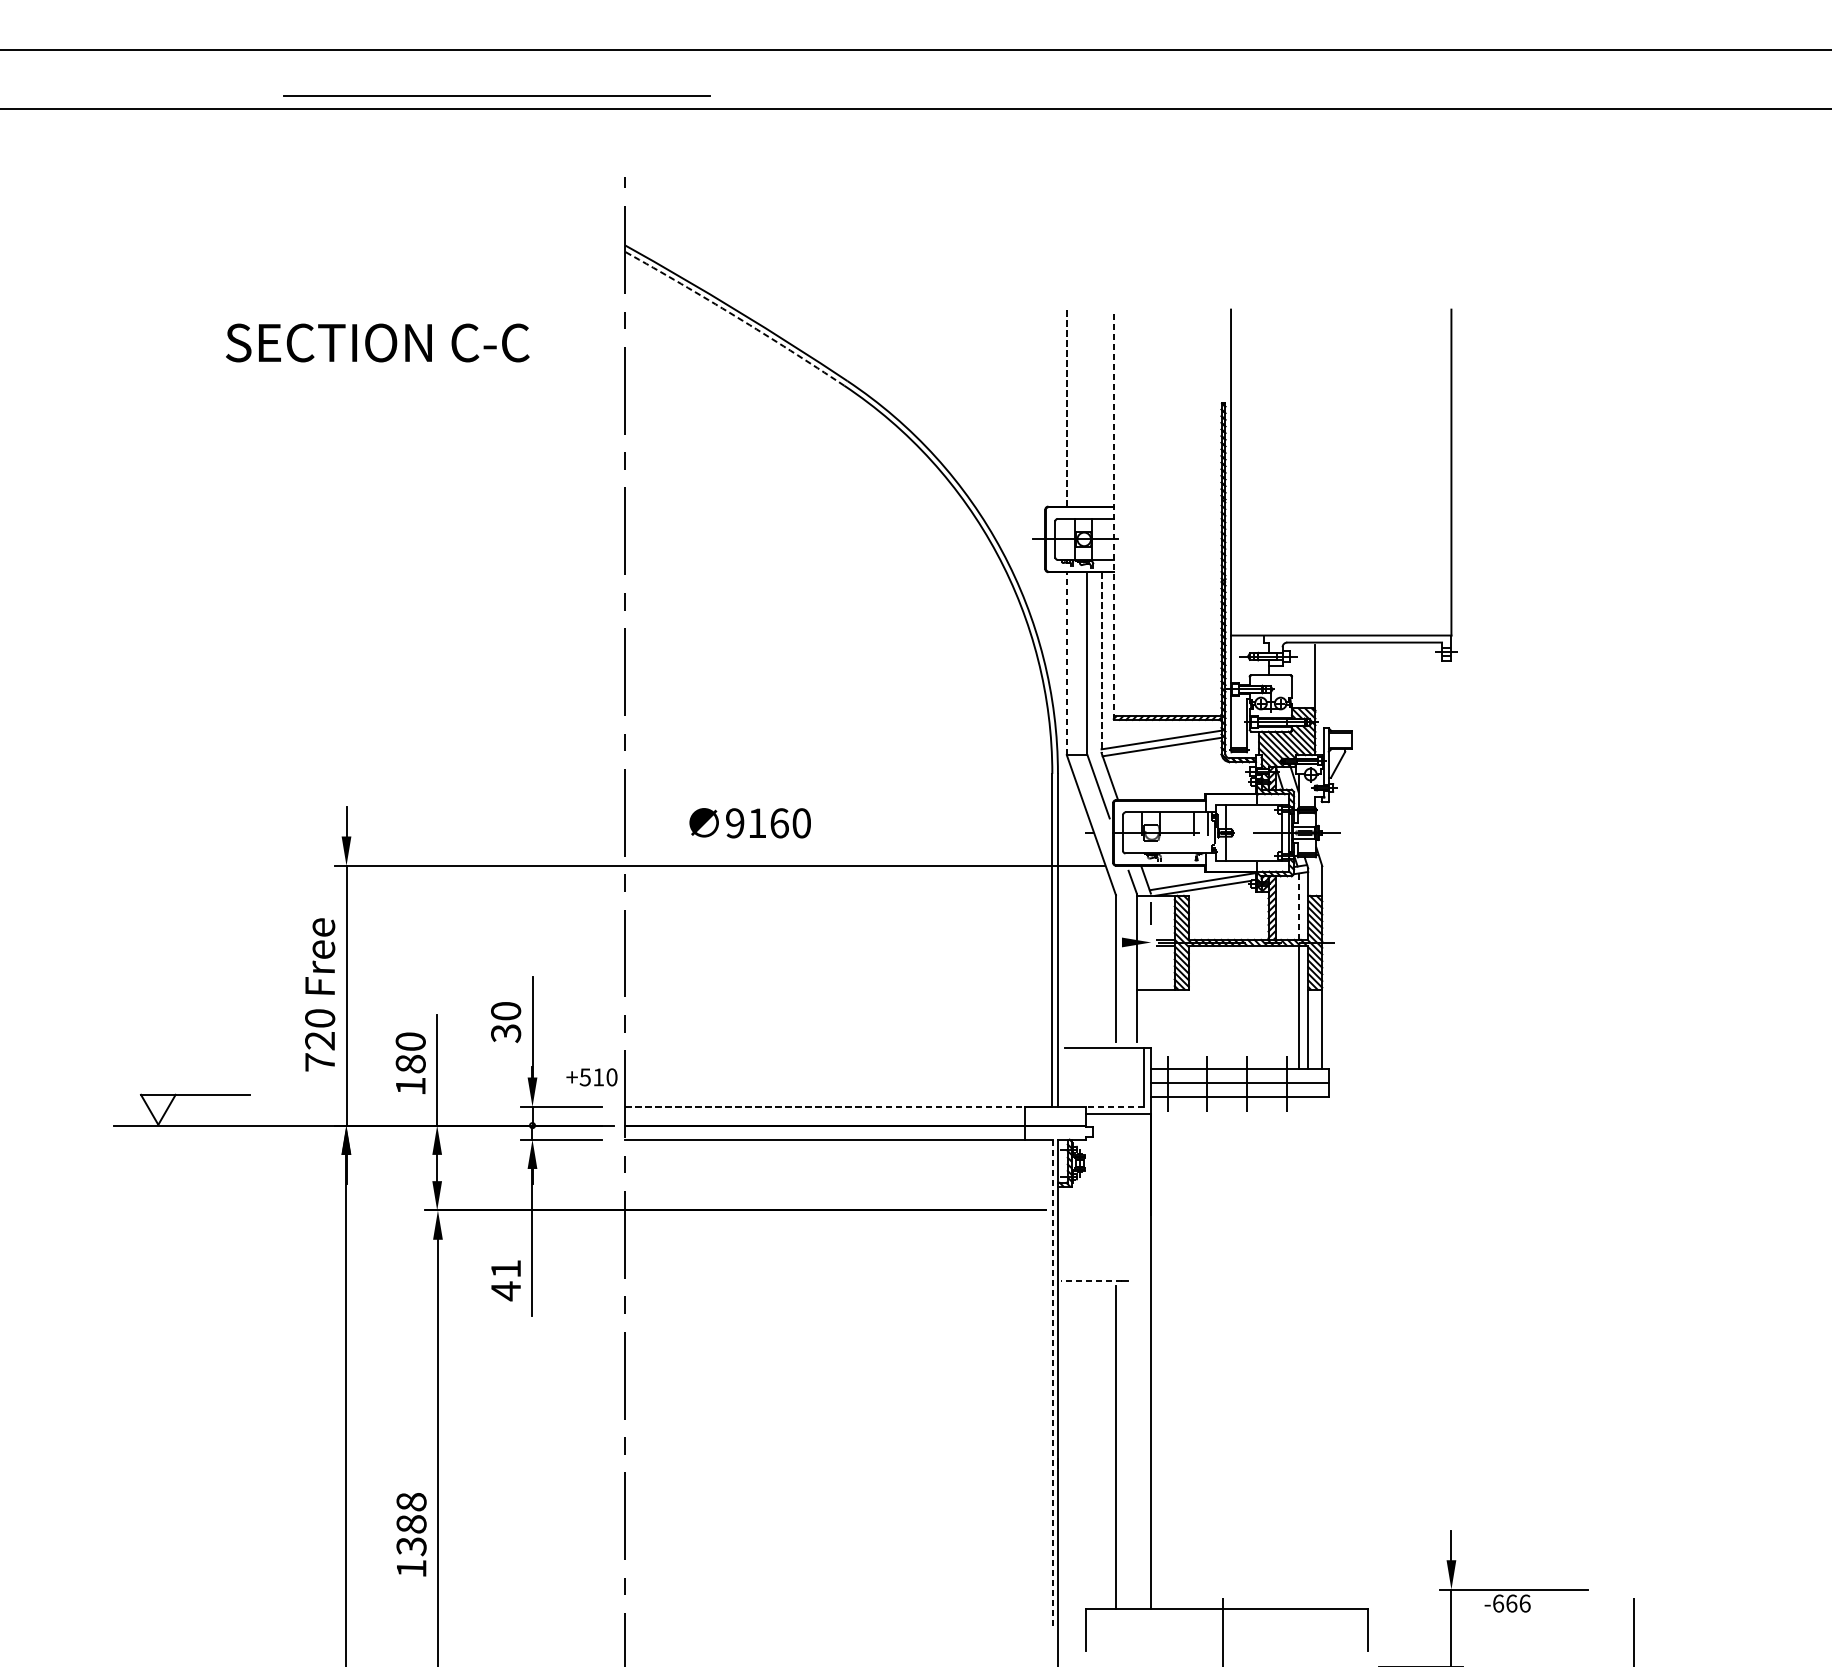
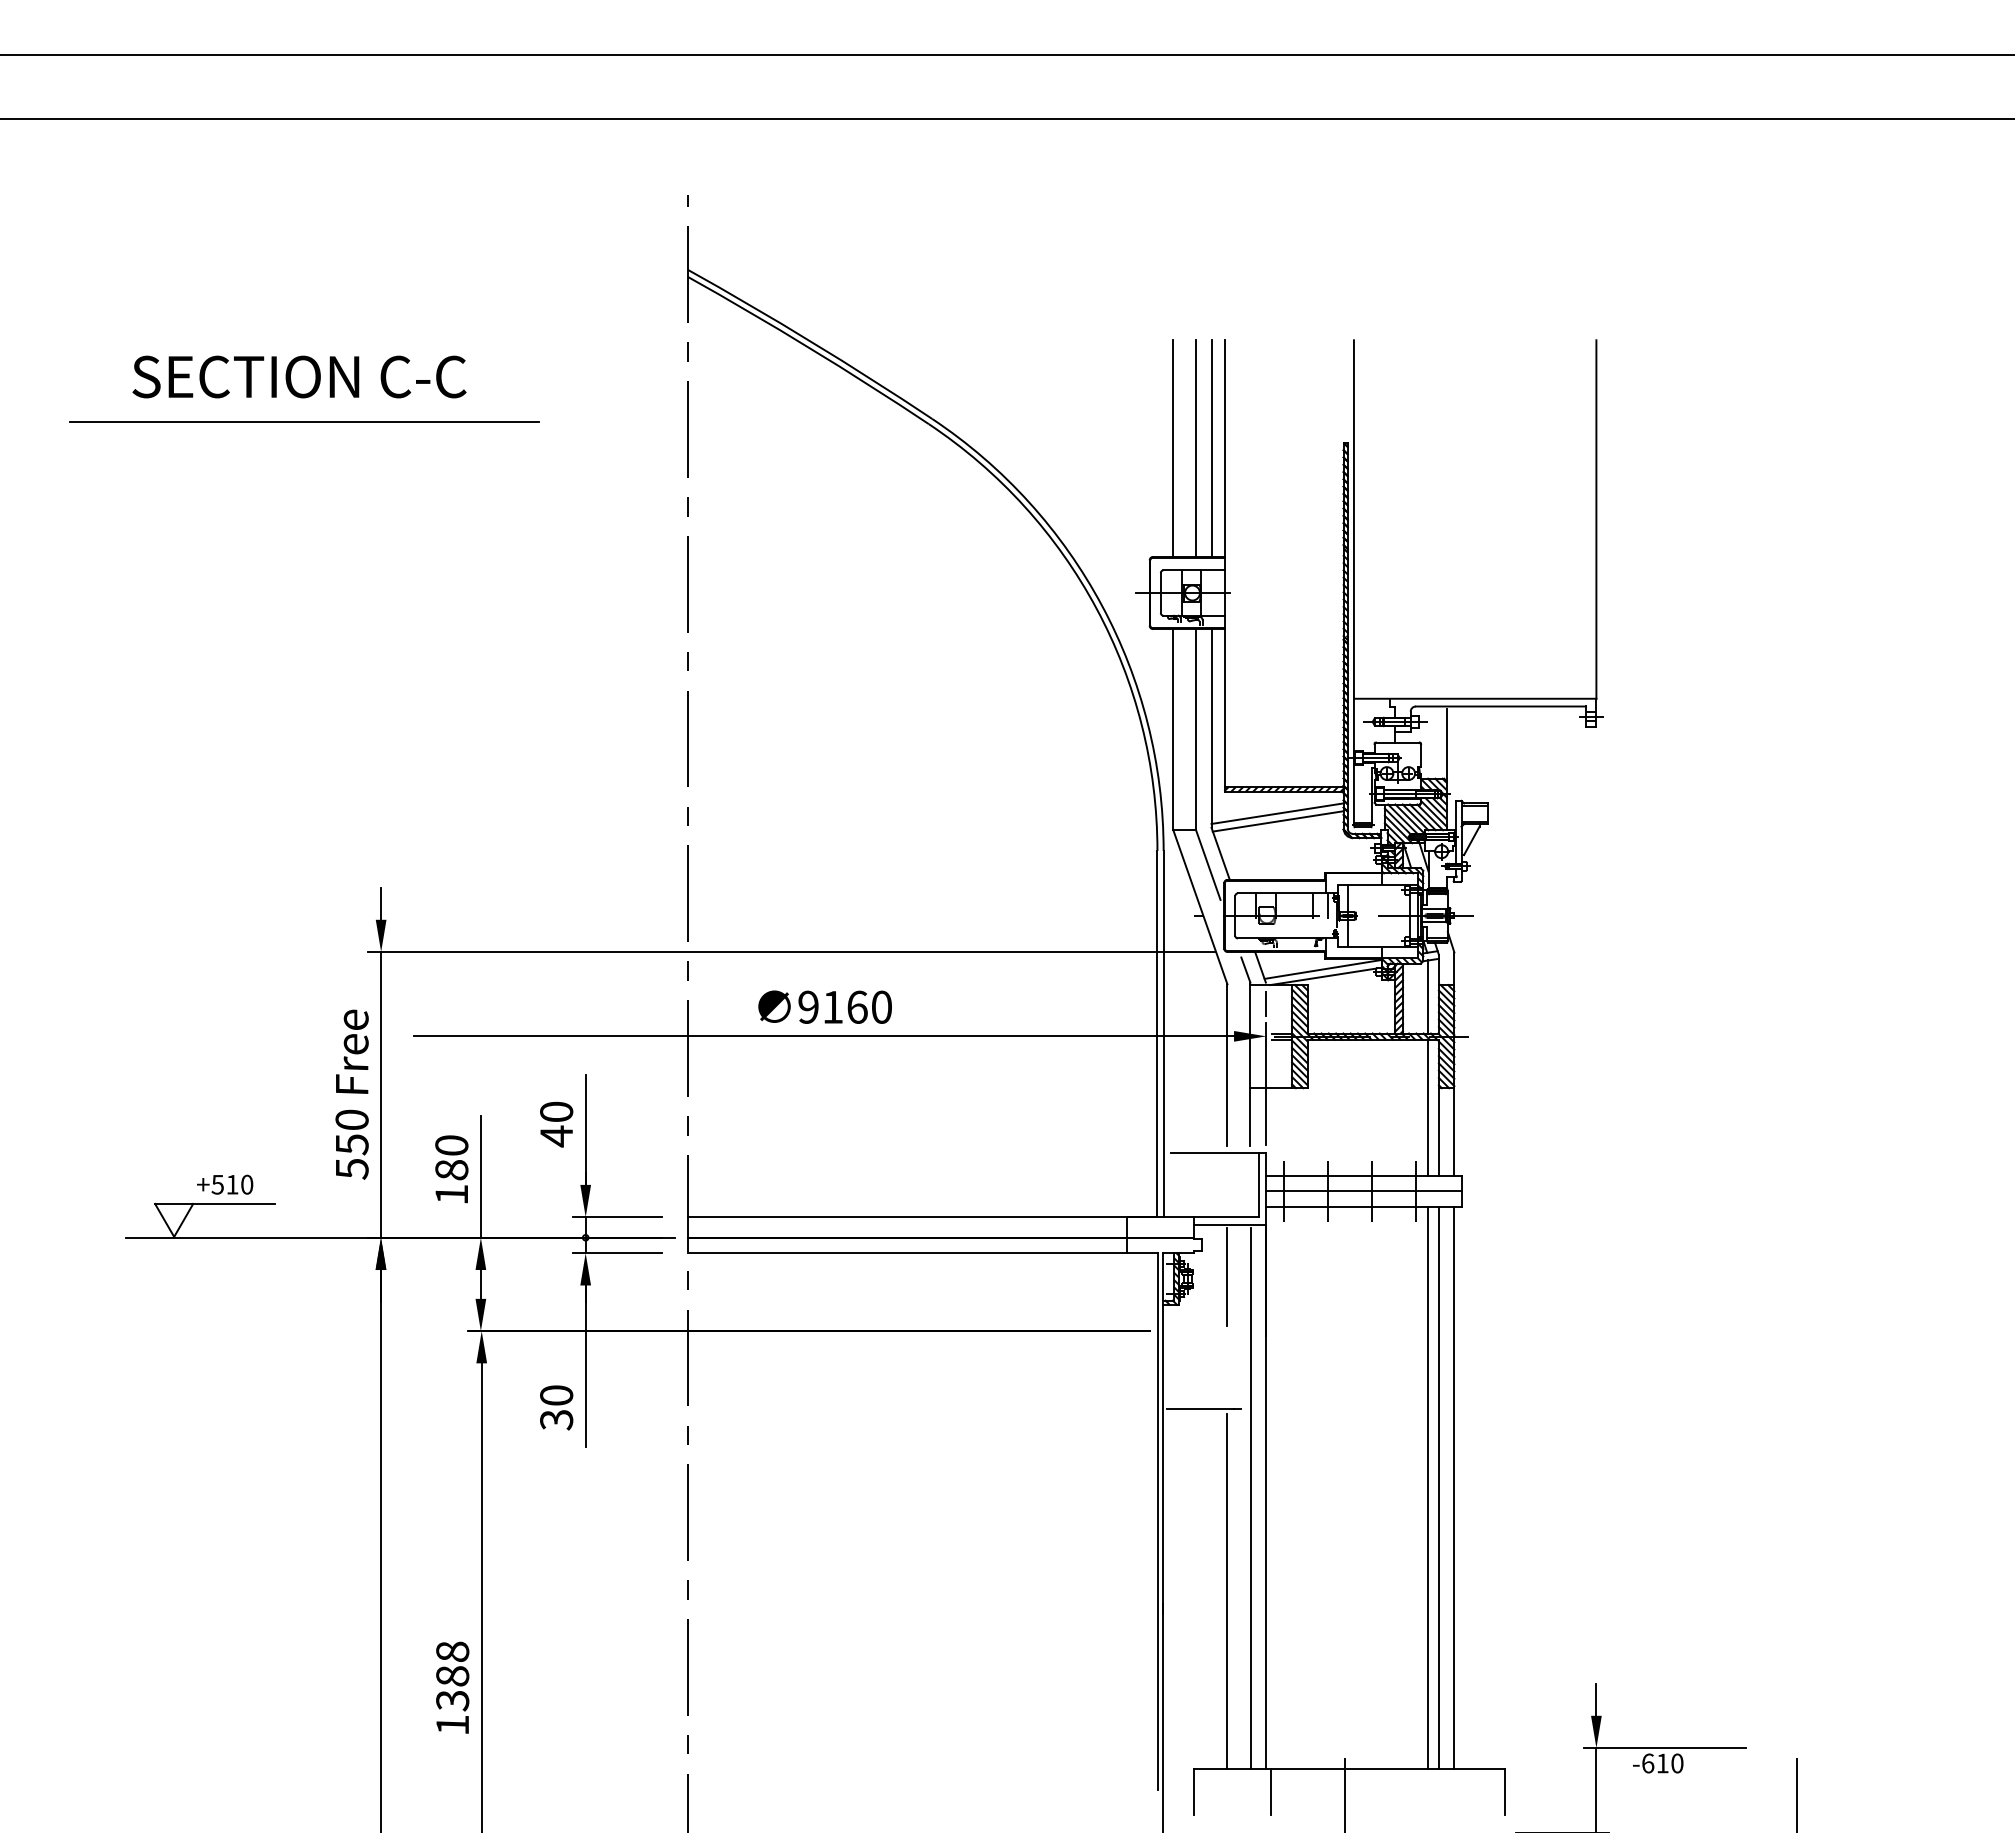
line: (496, 96) -> (304, 421), moved
arc: (735, 317) -> (809, 348), dashed -> solid
text: (377, 342) -> (299, 376), moved
line: (1066, 407) -> (1173, 448), dashed -> solid
line: (1087, 407) -> (1196, 448), added
line: (1101, 407) -> (1211, 448), added
line: (1114, 514) -> (1225, 565), dashed -> solid
line: (1066, 663) -> (1173, 729), dashed -> solid
line: (1101, 663) -> (1211, 729), dashed -> solid
text: (749, 822) -> (824, 1006), moved
line: (1298, 906) -> (1428, 996), dashed -> solid
line: (749, 942) -> (824, 1036), added
line: (1151, 986) -> (1266, 1084), added
text: (505, 1033) -> (556, 1136), 30 -> 40
text: (319, 1051) -> (351, 1156), 720 -> 550
text: (592, 1077) -> (225, 1184), moved
line: (825, 1107) -> (907, 1217), dashed -> solid
line: (1114, 1107) -> (1225, 1217), dashed -> solid
line: (1116, 1161) -> (1227, 1277), added
text: (505, 1280) -> (556, 1408), 41 -> 30
line: (1091, 1280) -> (1200, 1408), dashed -> solid
line: (1298, 1352) -> (1428, 1487), added
line: (1307, 1352) -> (1438, 1487), added
line: (1322, 1352) -> (1454, 1487), added
line: (1136, 1362) -> (1250, 1498), added
line: (1052, 1383) -> (1157, 1521), dashed -> solid
text: (1518, 1603) -> (1670, 1763), -666 -> -610
line: (1156, 1629) -> (1271, 1792), added

